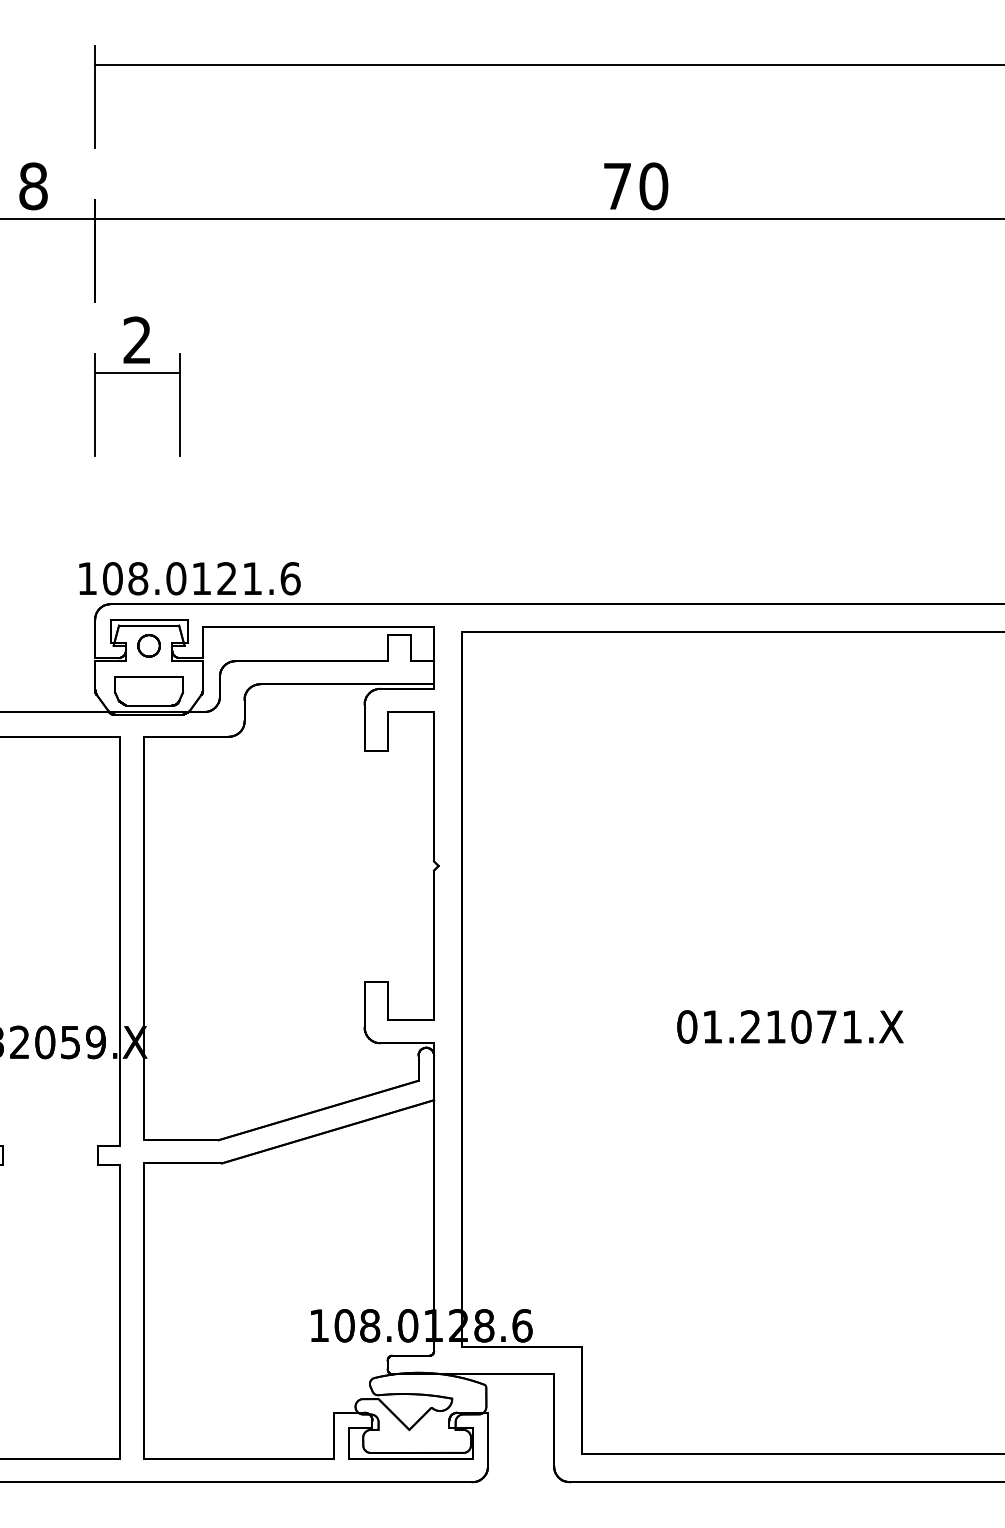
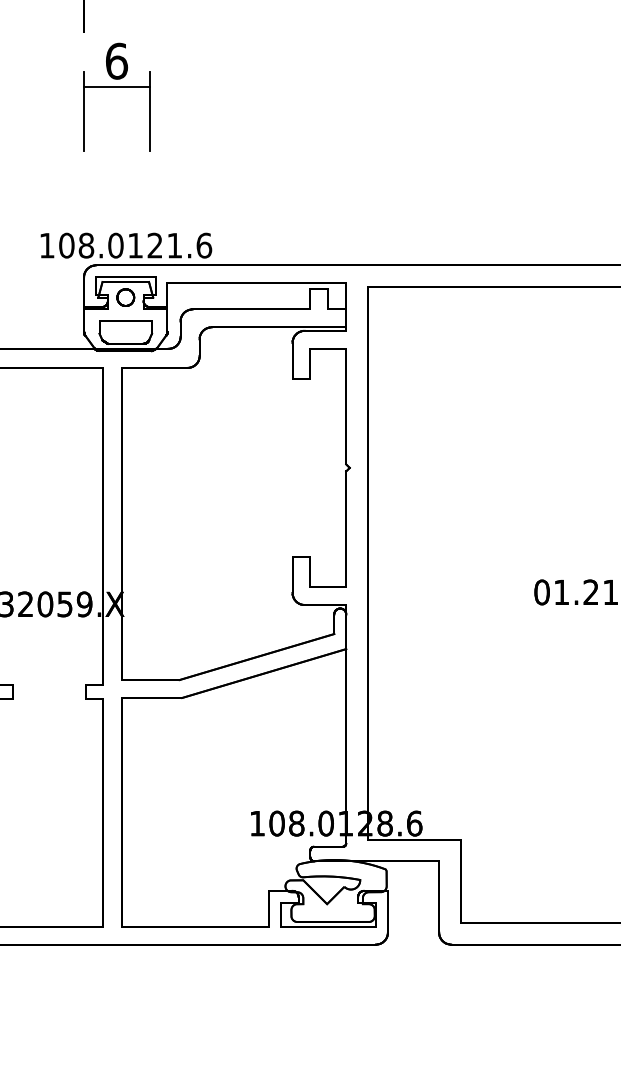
text: (137, 340) -> (116, 61), 2 -> 6
text: (189, 578) -> (126, 245), moved

